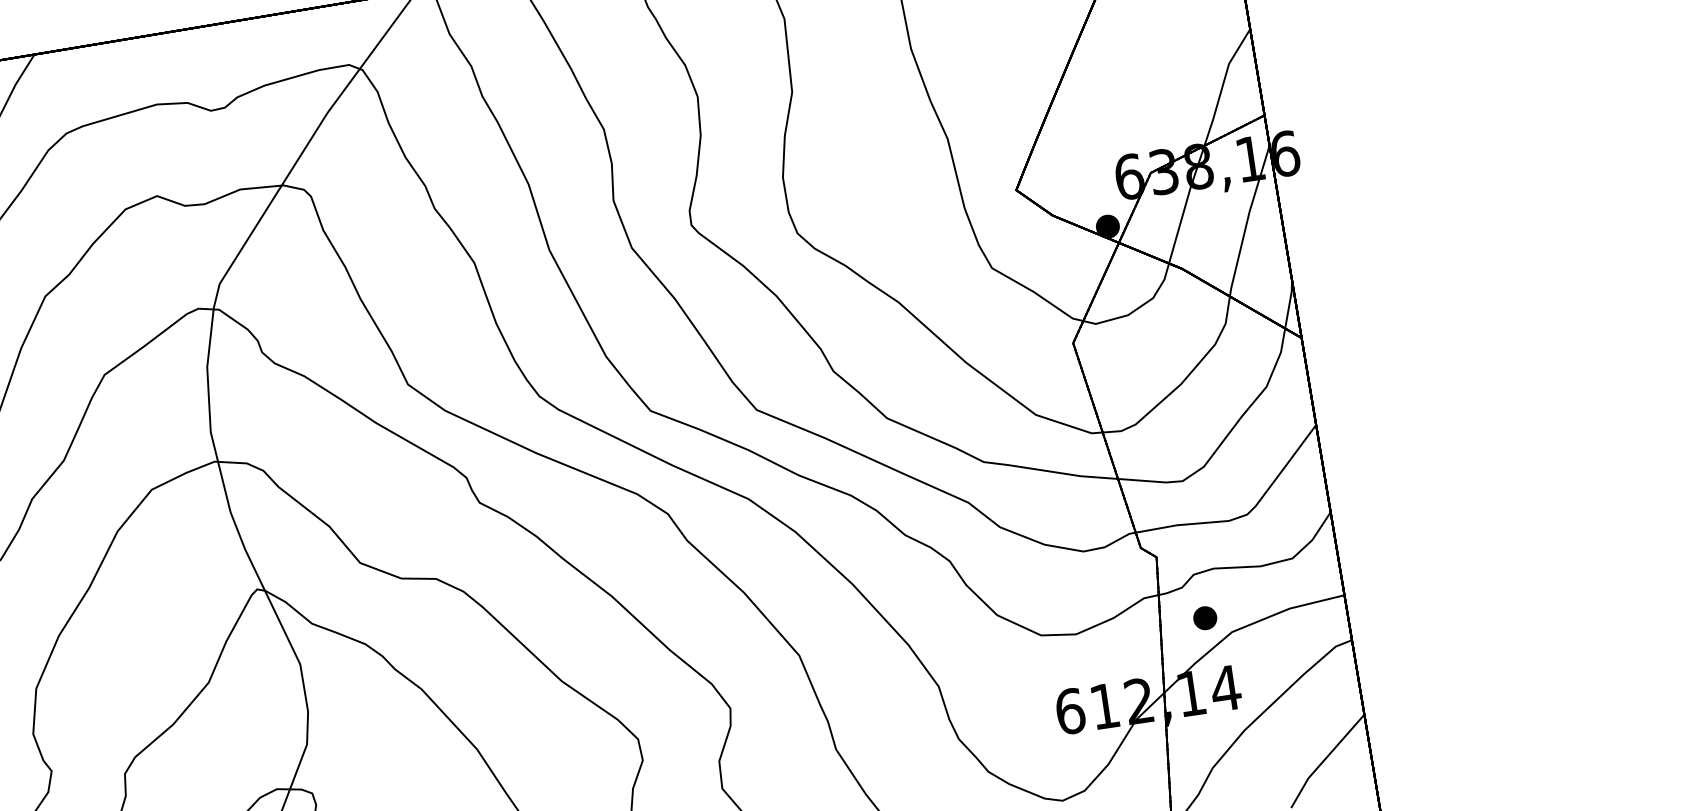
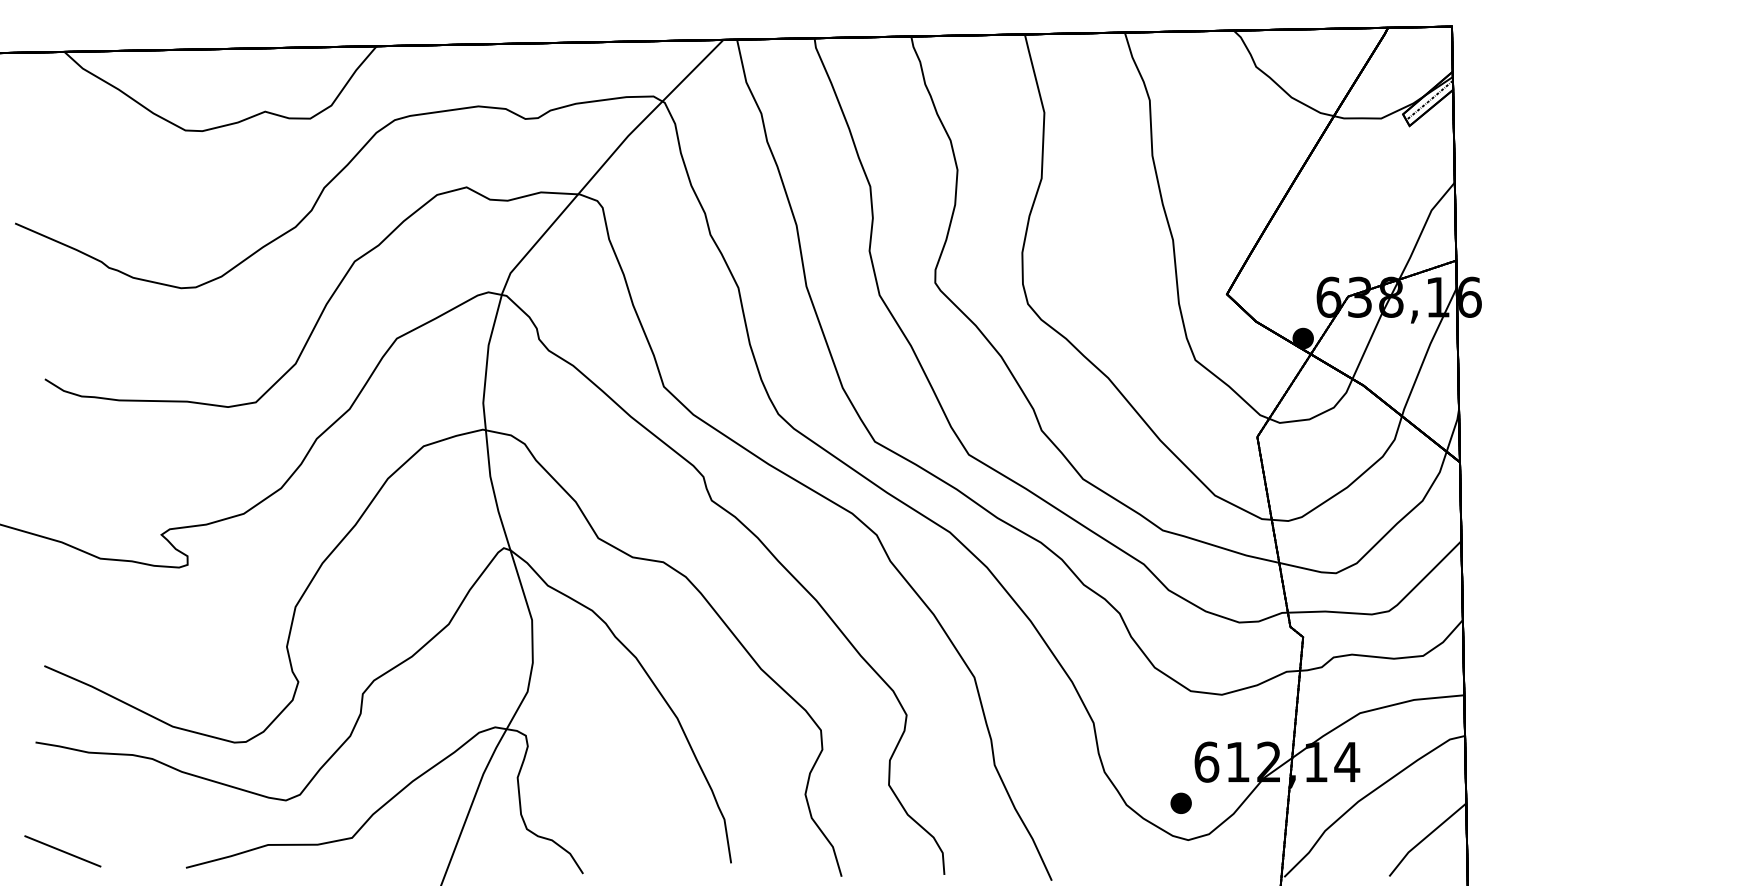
part: (1204, 617) -> (1180, 802), moved

